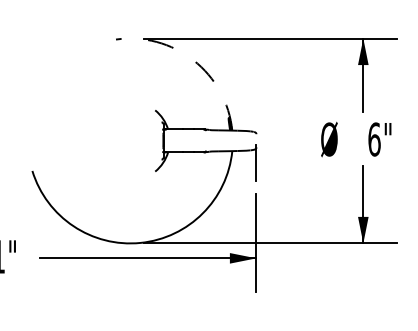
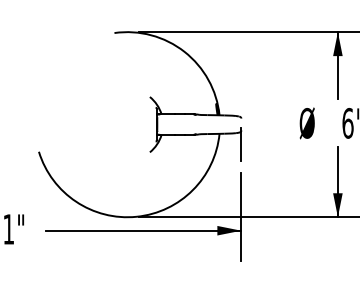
arc: (193, 60) -> (184, 51), dashed -> solid

